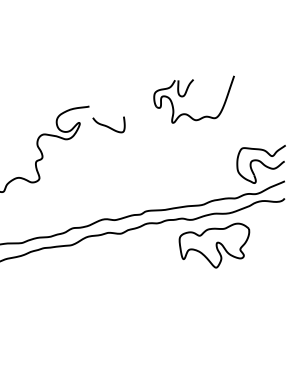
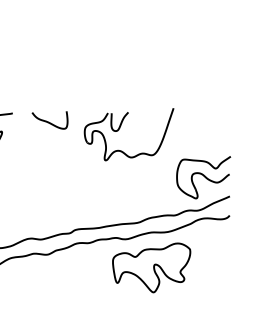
part: (185, 95) -> (119, 130), moved
curve: (107, 125) -> (48, 121), moved

